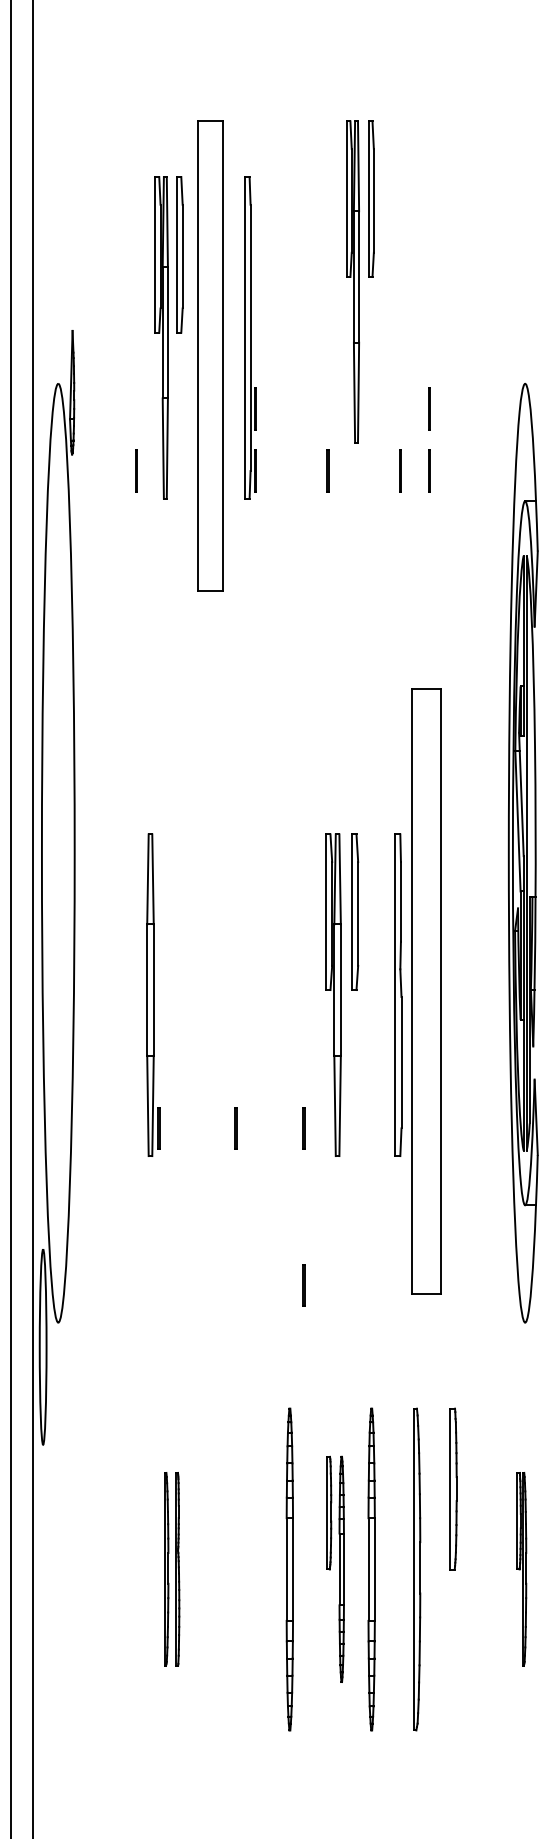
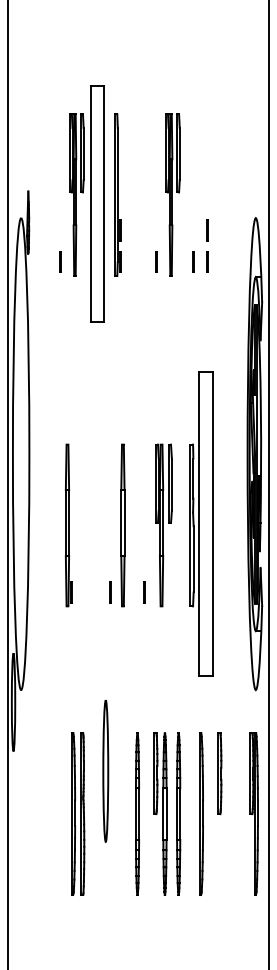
part: (359, 281) -> (172, 194), moved
part: (259, 995) -> (122, 525), added
line: (303, 1285) -> (144, 671), removed
part: (226, 1484) -> (105, 771), added
part: (172, 1568) -> (78, 813), size x1.67
part: (335, 1568) -> (160, 813), size x1.43
part: (520, 1568) -> (253, 813), size x1.67

